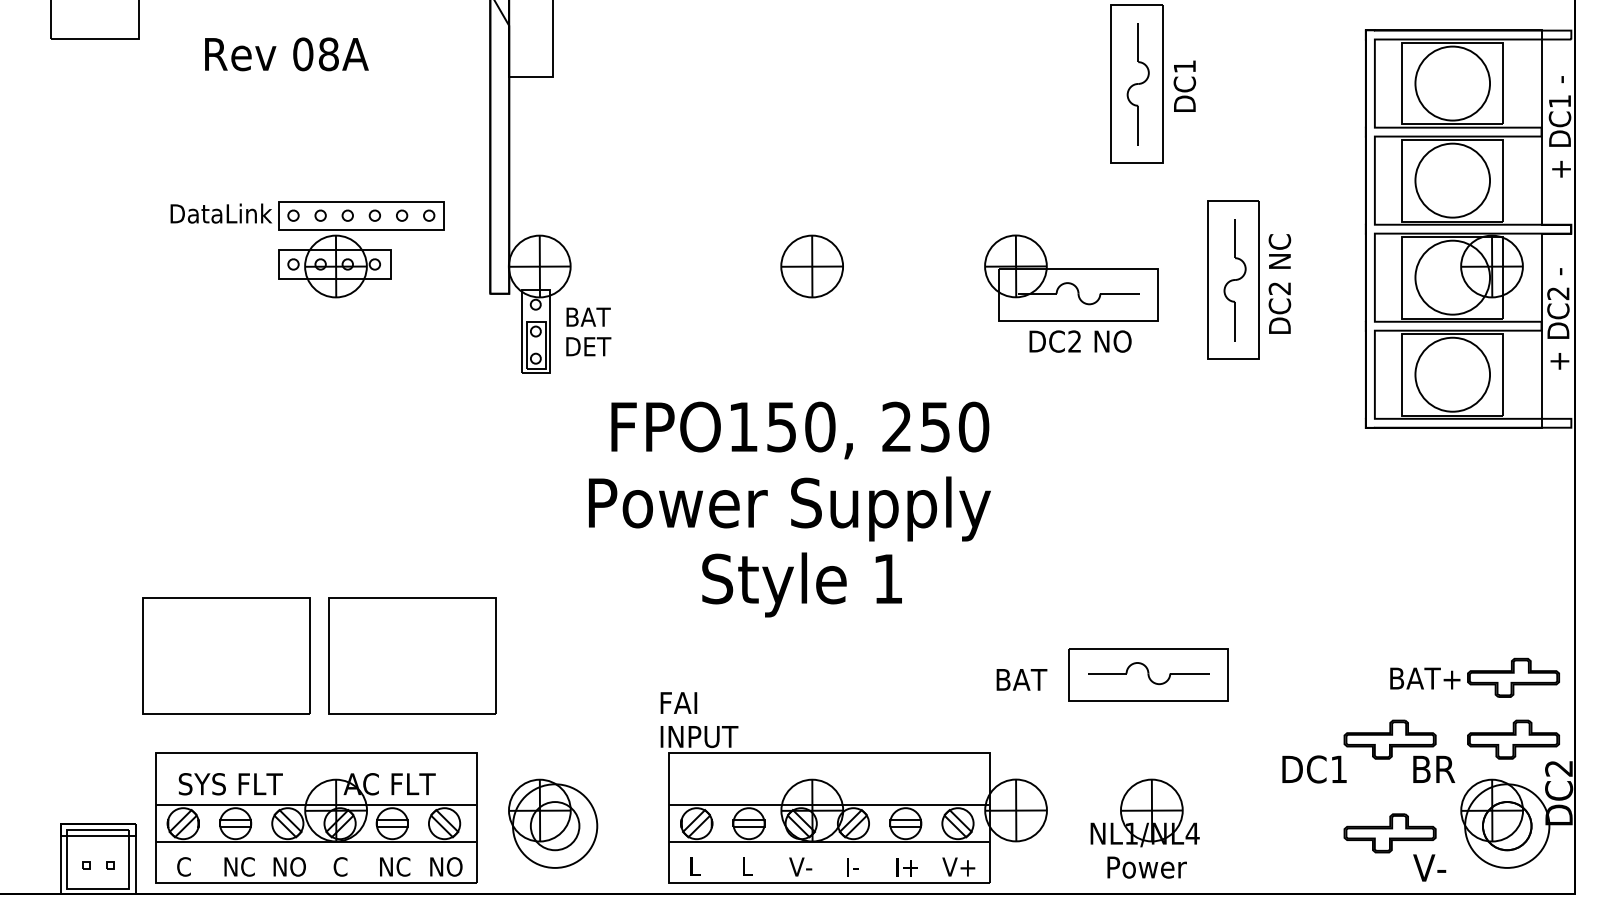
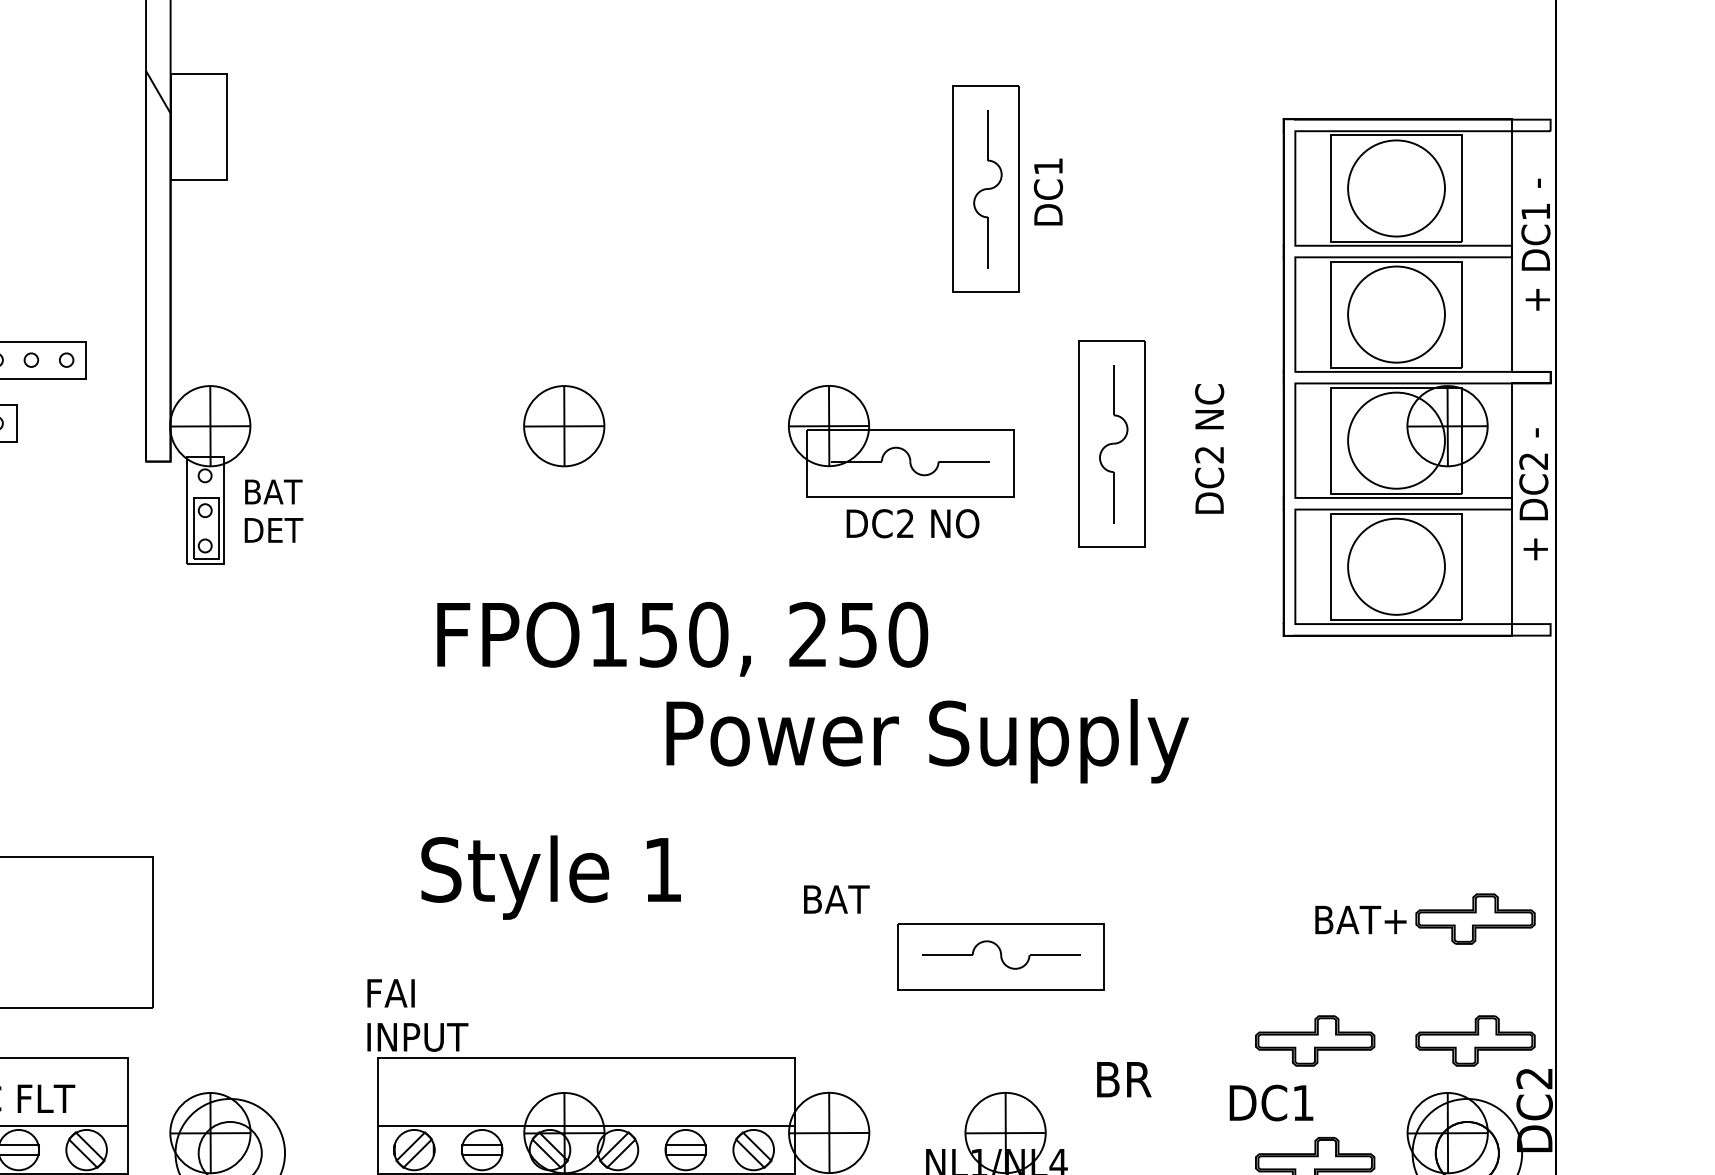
text: (1279, 283) -> (1209, 448), moved
text: (800, 430) -> (682, 639), moved
text: (789, 508) -> (927, 740), moved
text: (801, 584) -> (550, 877), moved
part: (1474, 677) -> (1424, 918), moved
text: (1021, 679) -> (836, 899), moved
text: (1434, 768) -> (1124, 1078), moved
text: (1314, 769) -> (1271, 1103), moved

